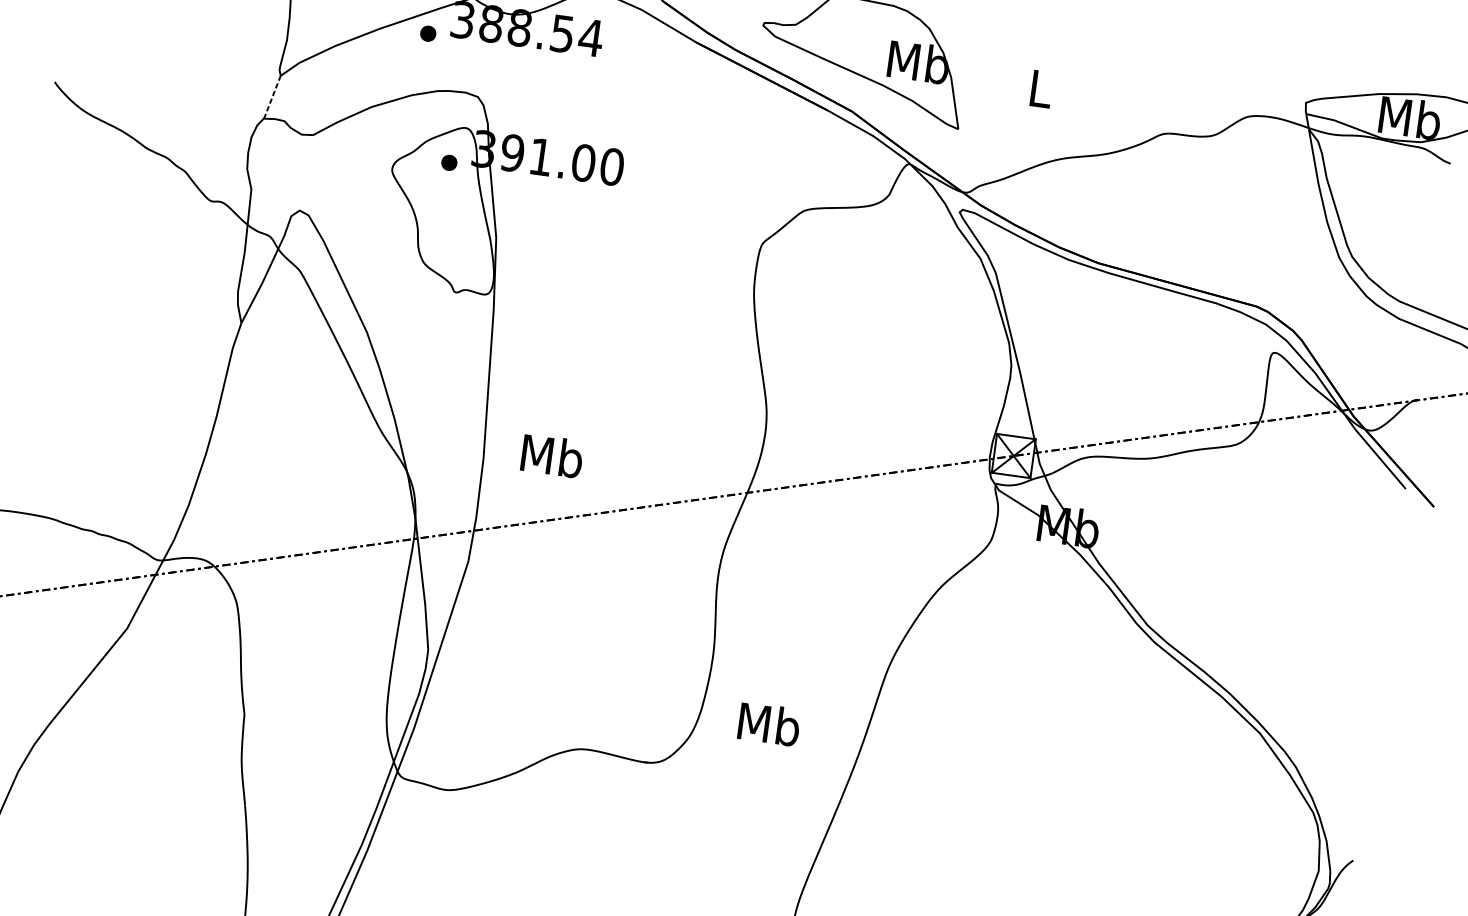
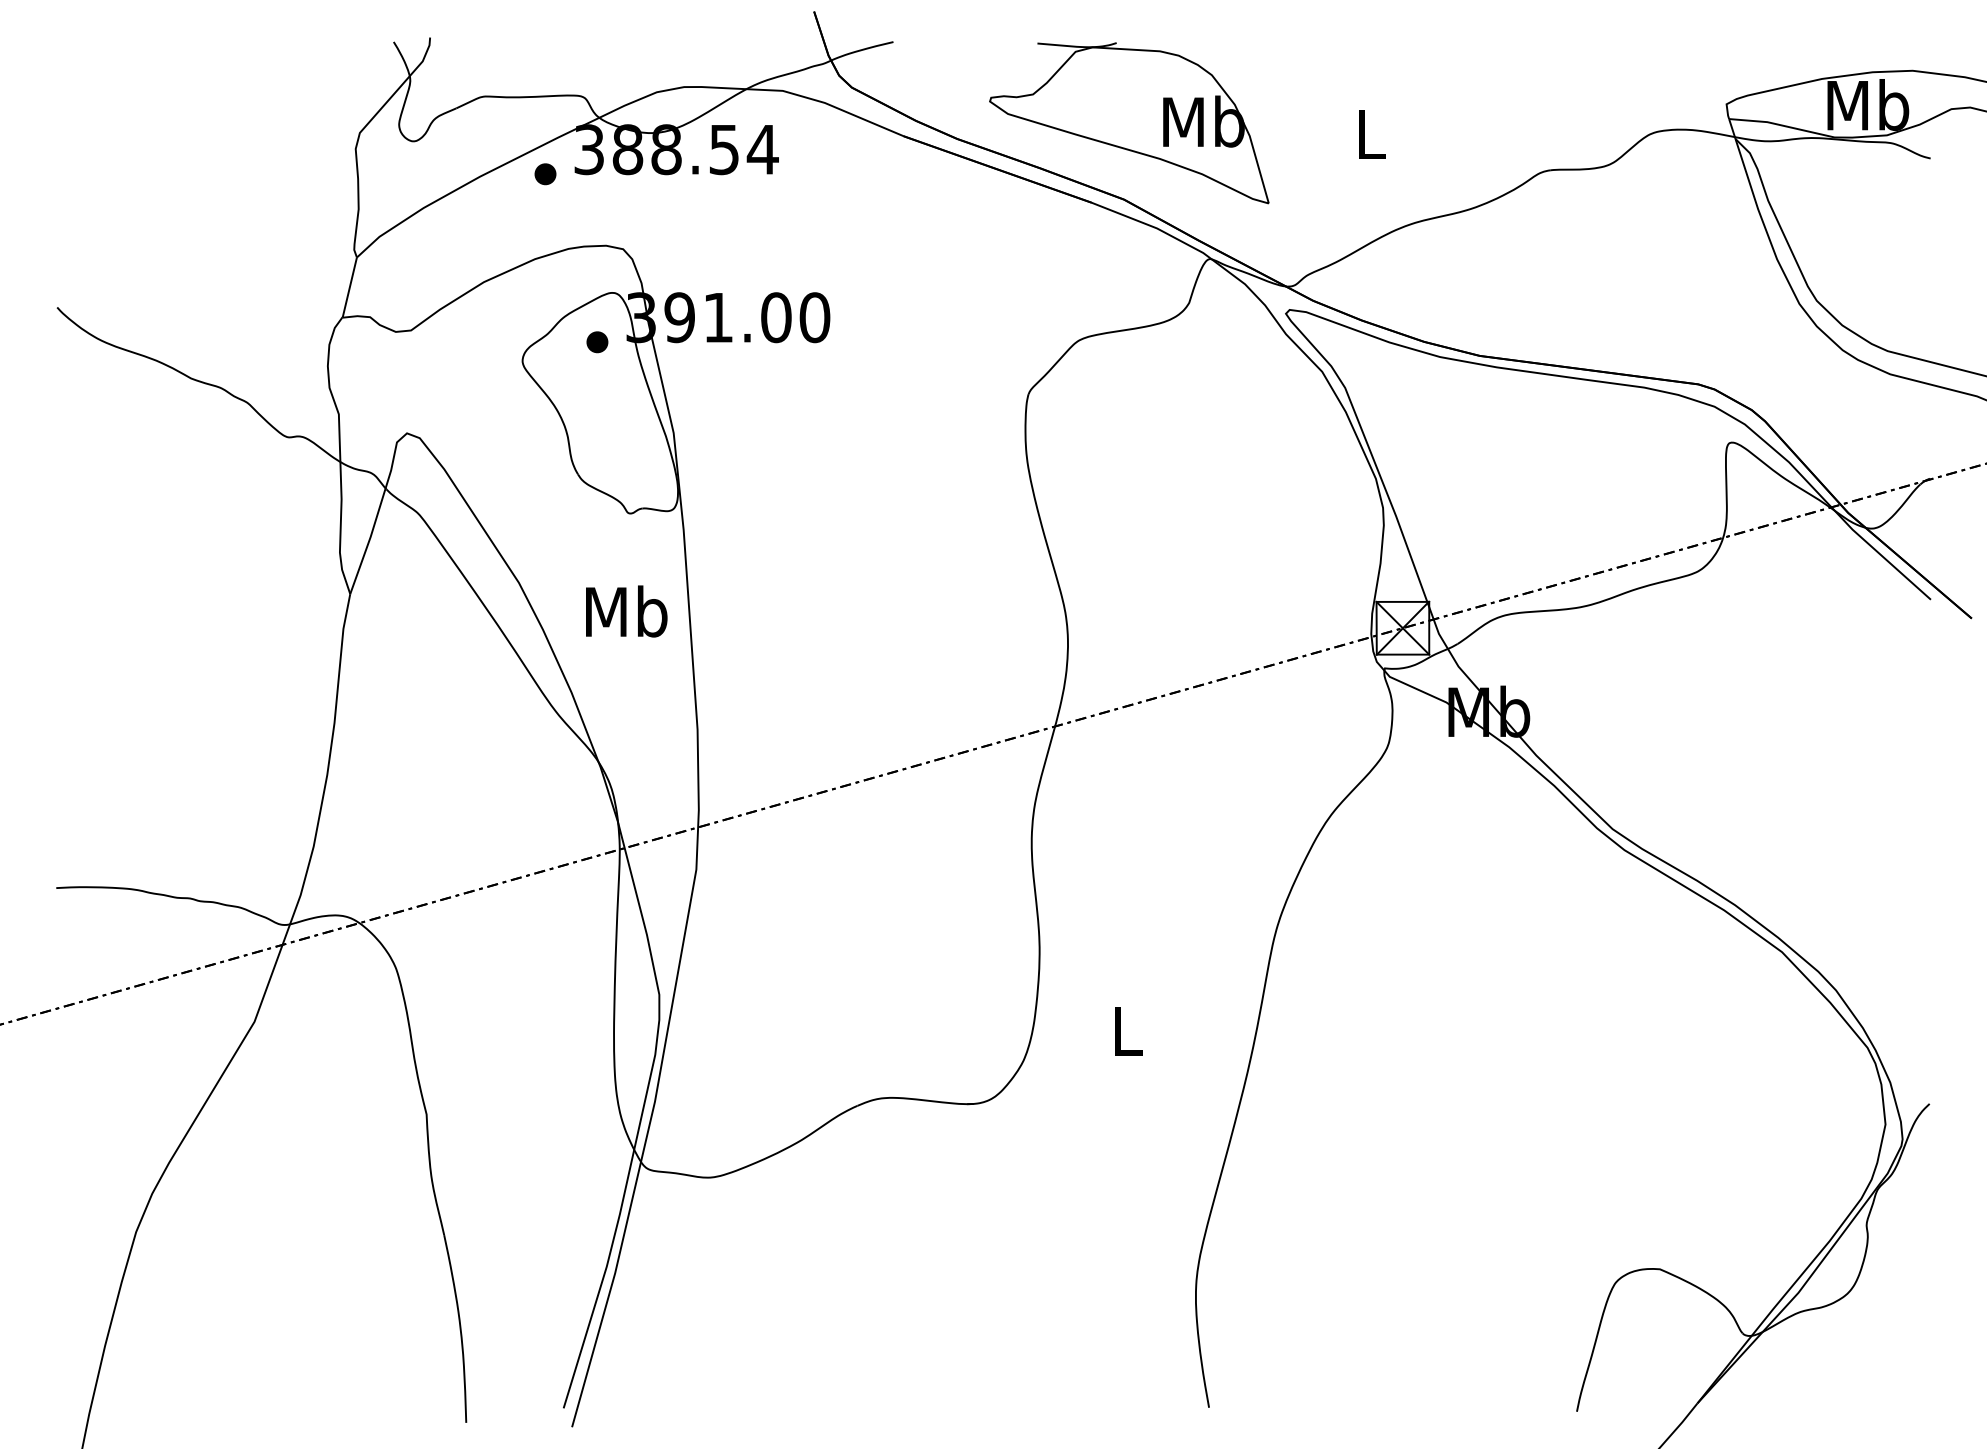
line: (272, 97) -> (349, 287), dashed -> solid
text: (552, 456) -> (626, 611), moved
text: (768, 724) -> (1126, 1030), Mb -> L

